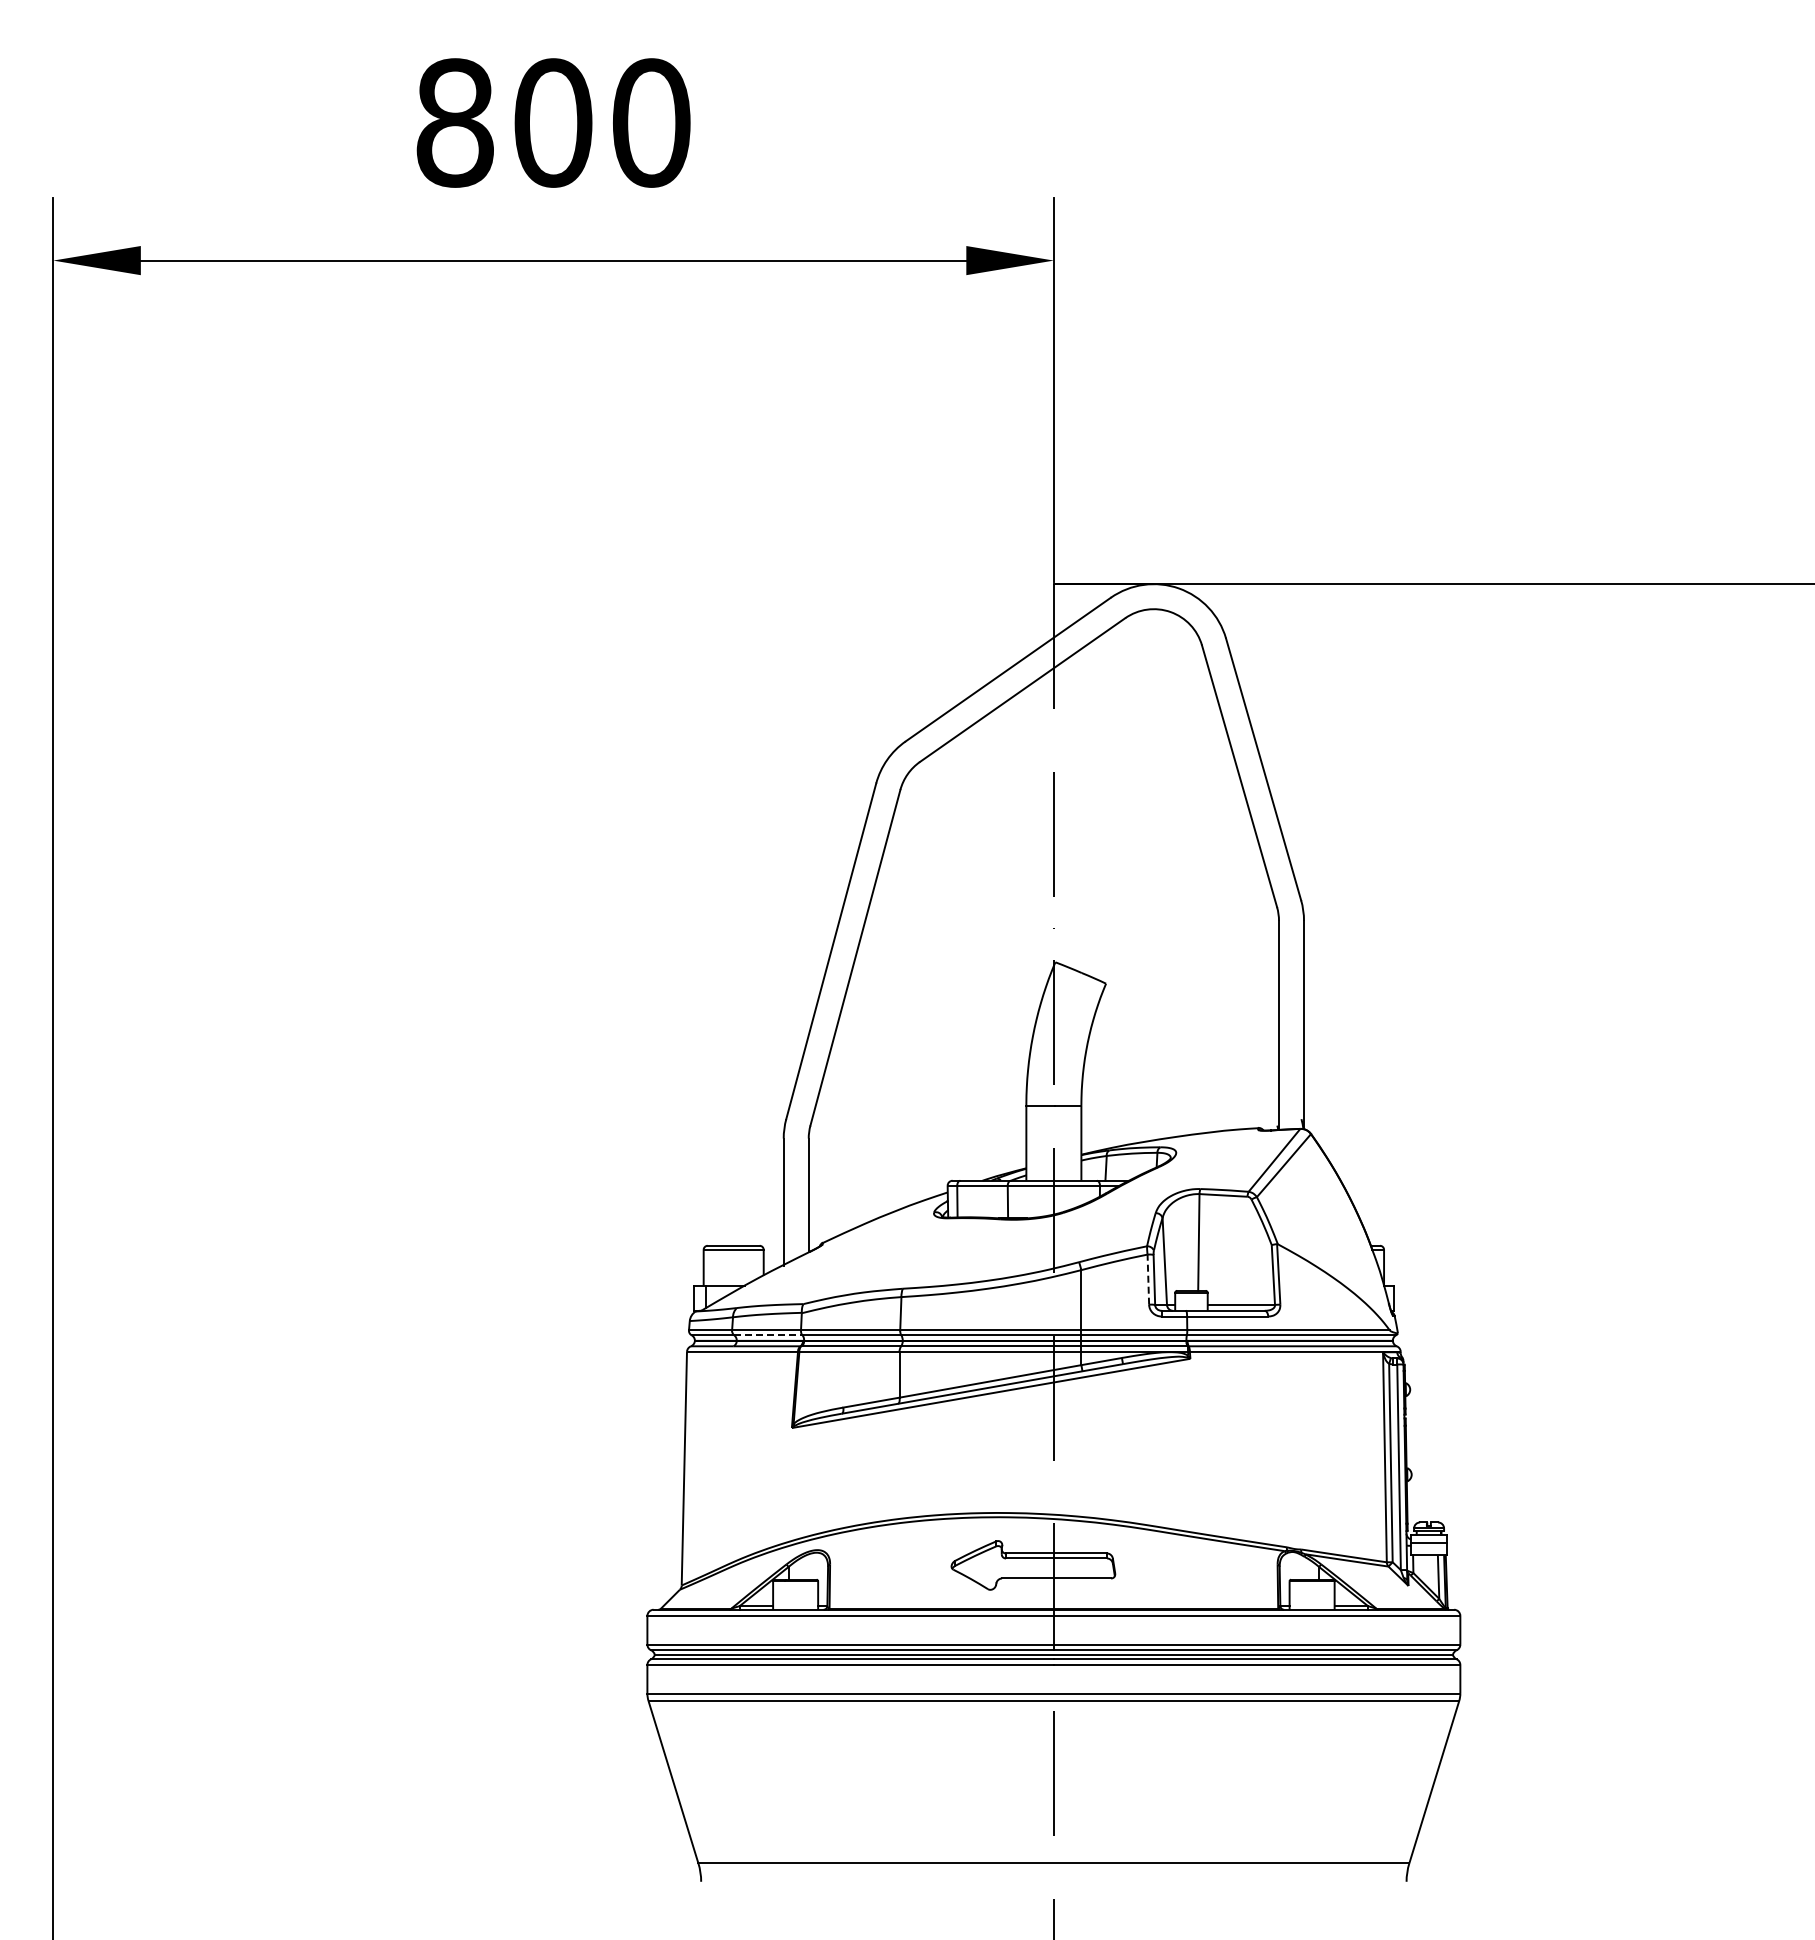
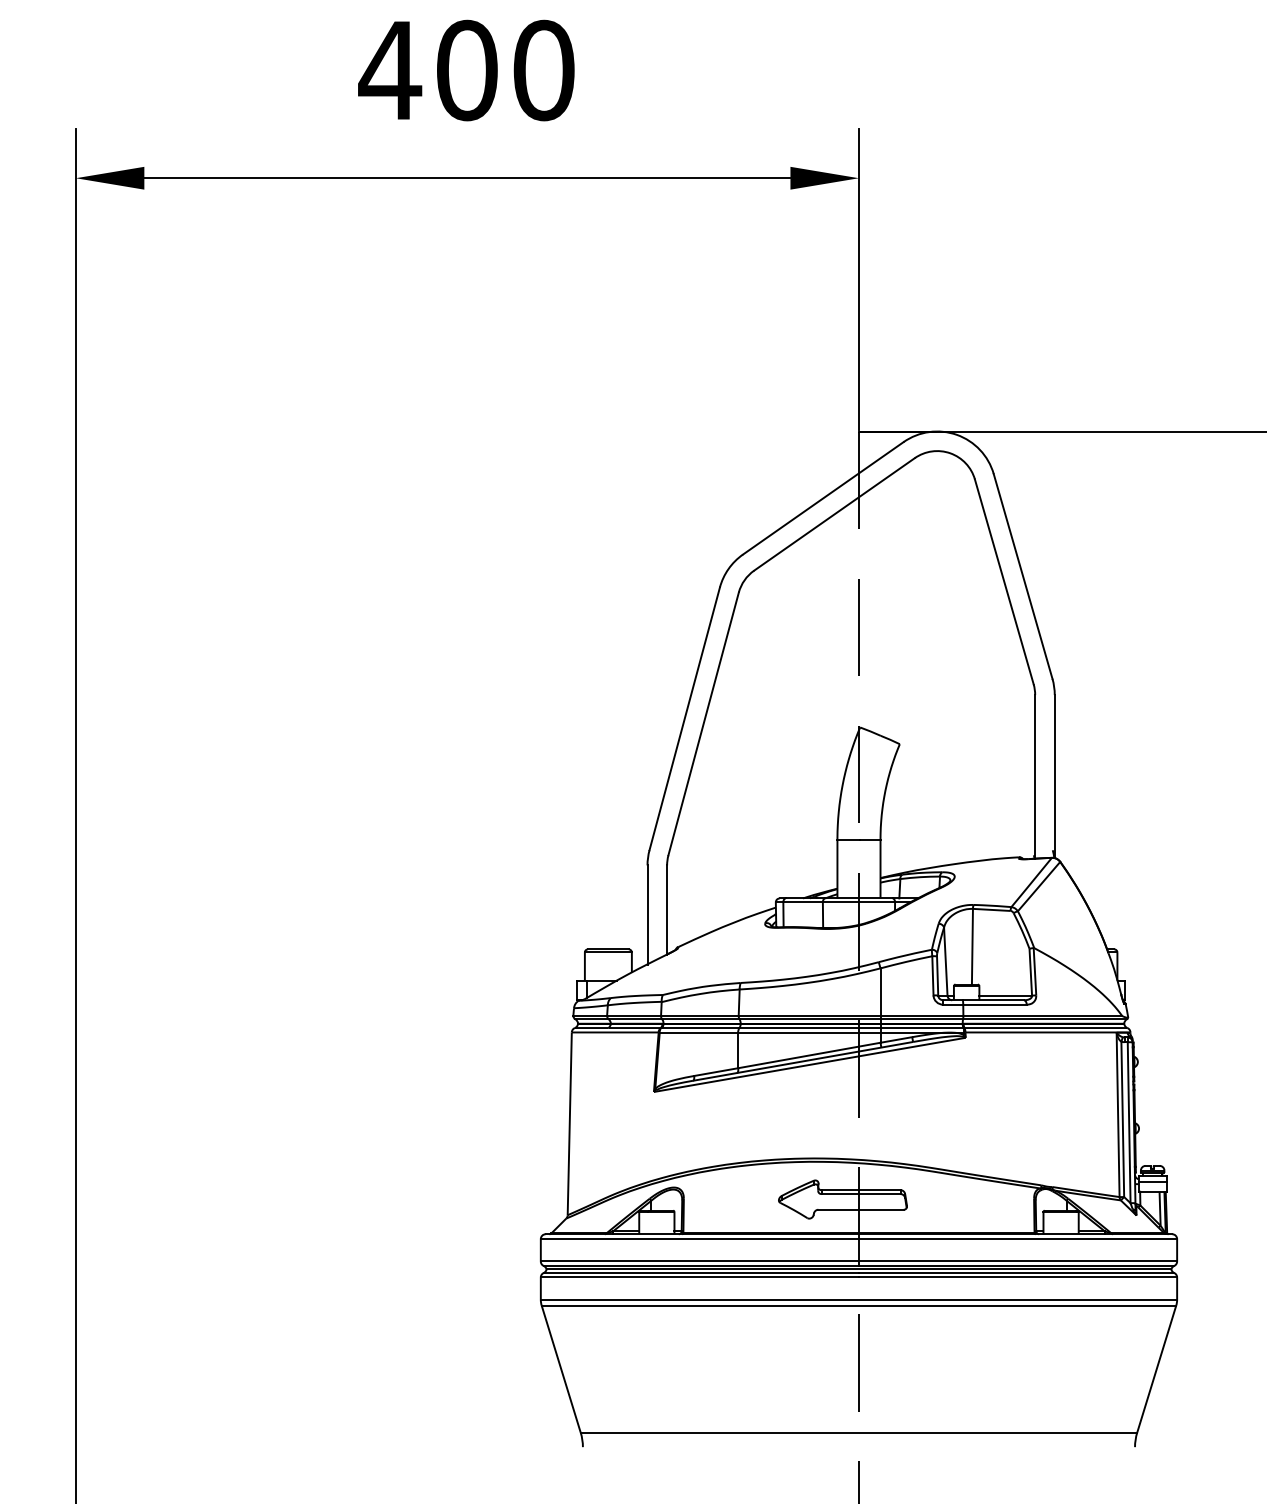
text: (454, 122) -> (389, 70), 800 -> 400
line: (1148, 1279) -> (933, 975), dashed -> solid
line: (768, 1335) -> (635, 1019), dashed -> solid

